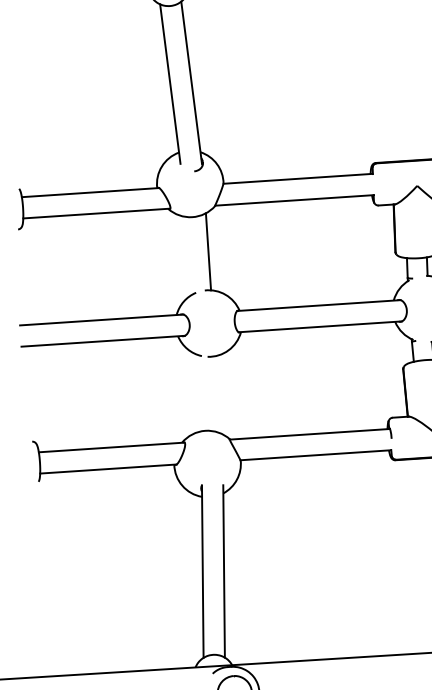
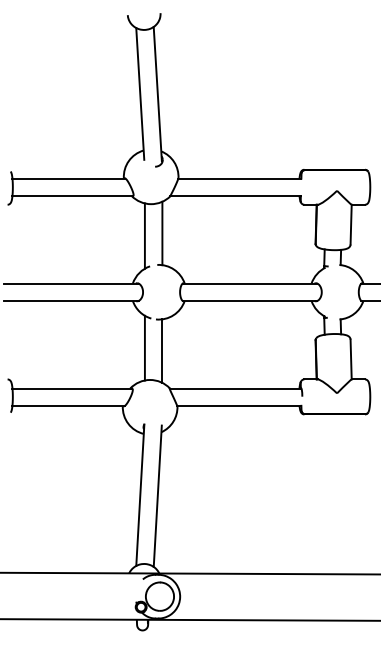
line: (186, 255) -> (144, 235), added
line: (195, 391) -> (144, 347), added
line: (218, 394) -> (162, 350), added

